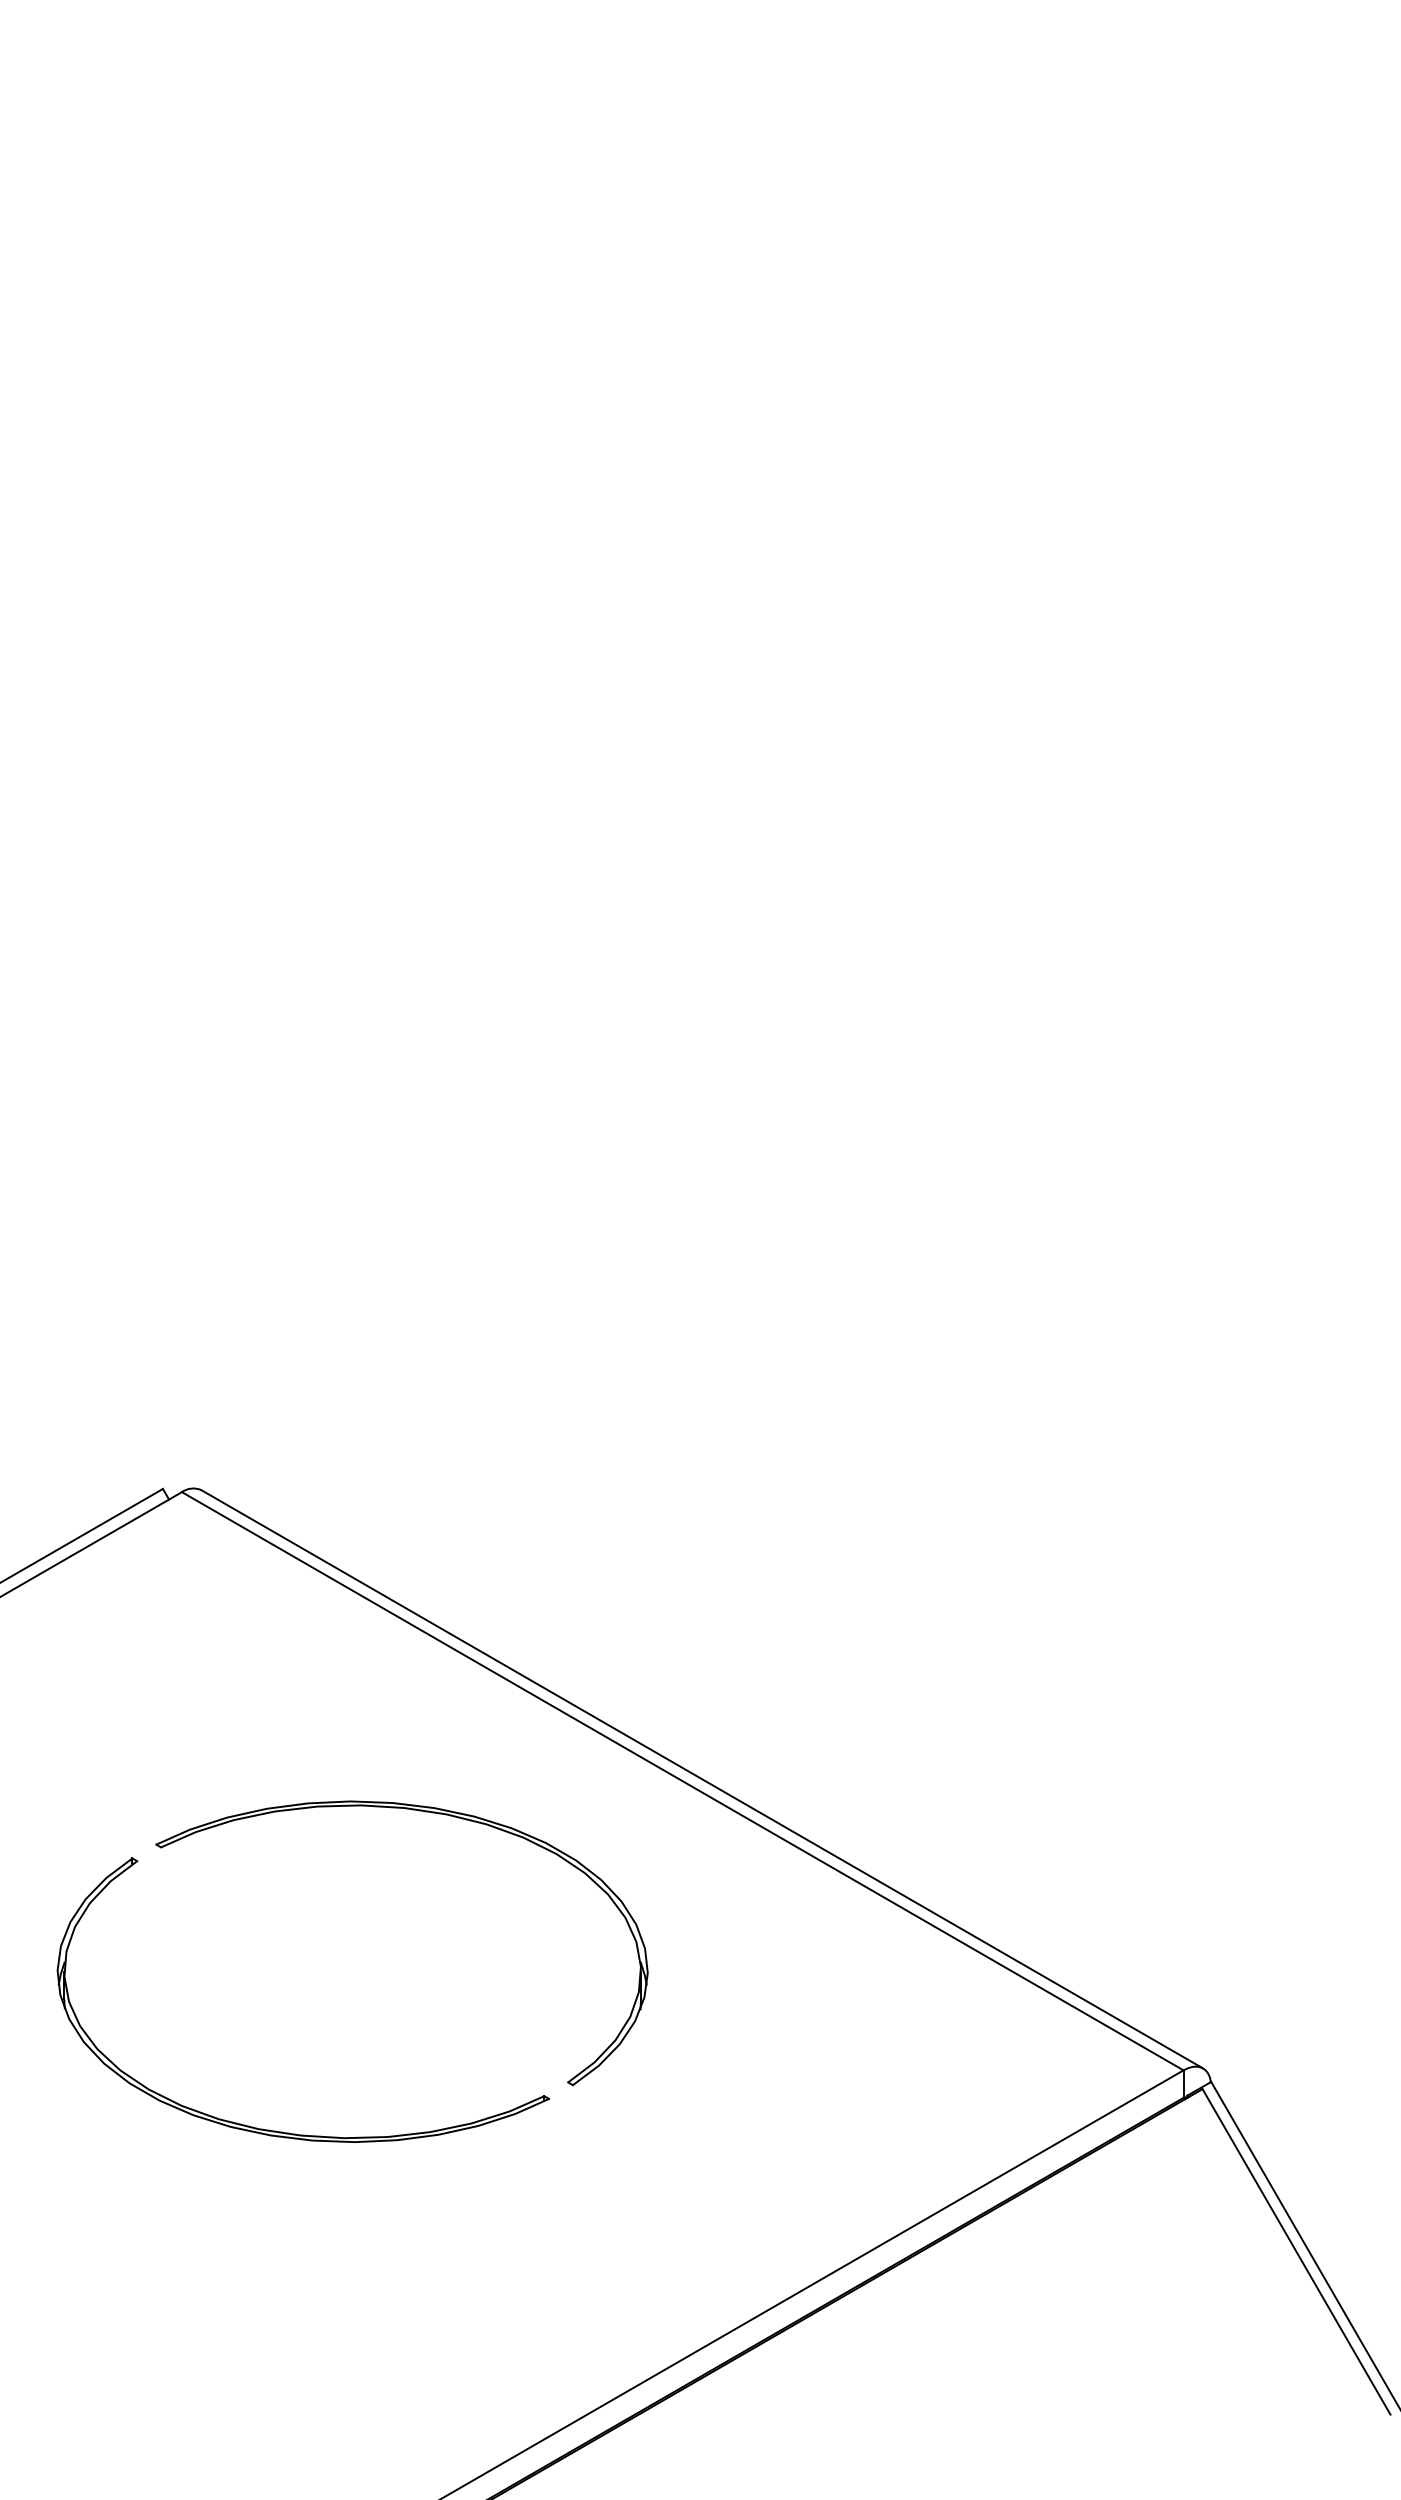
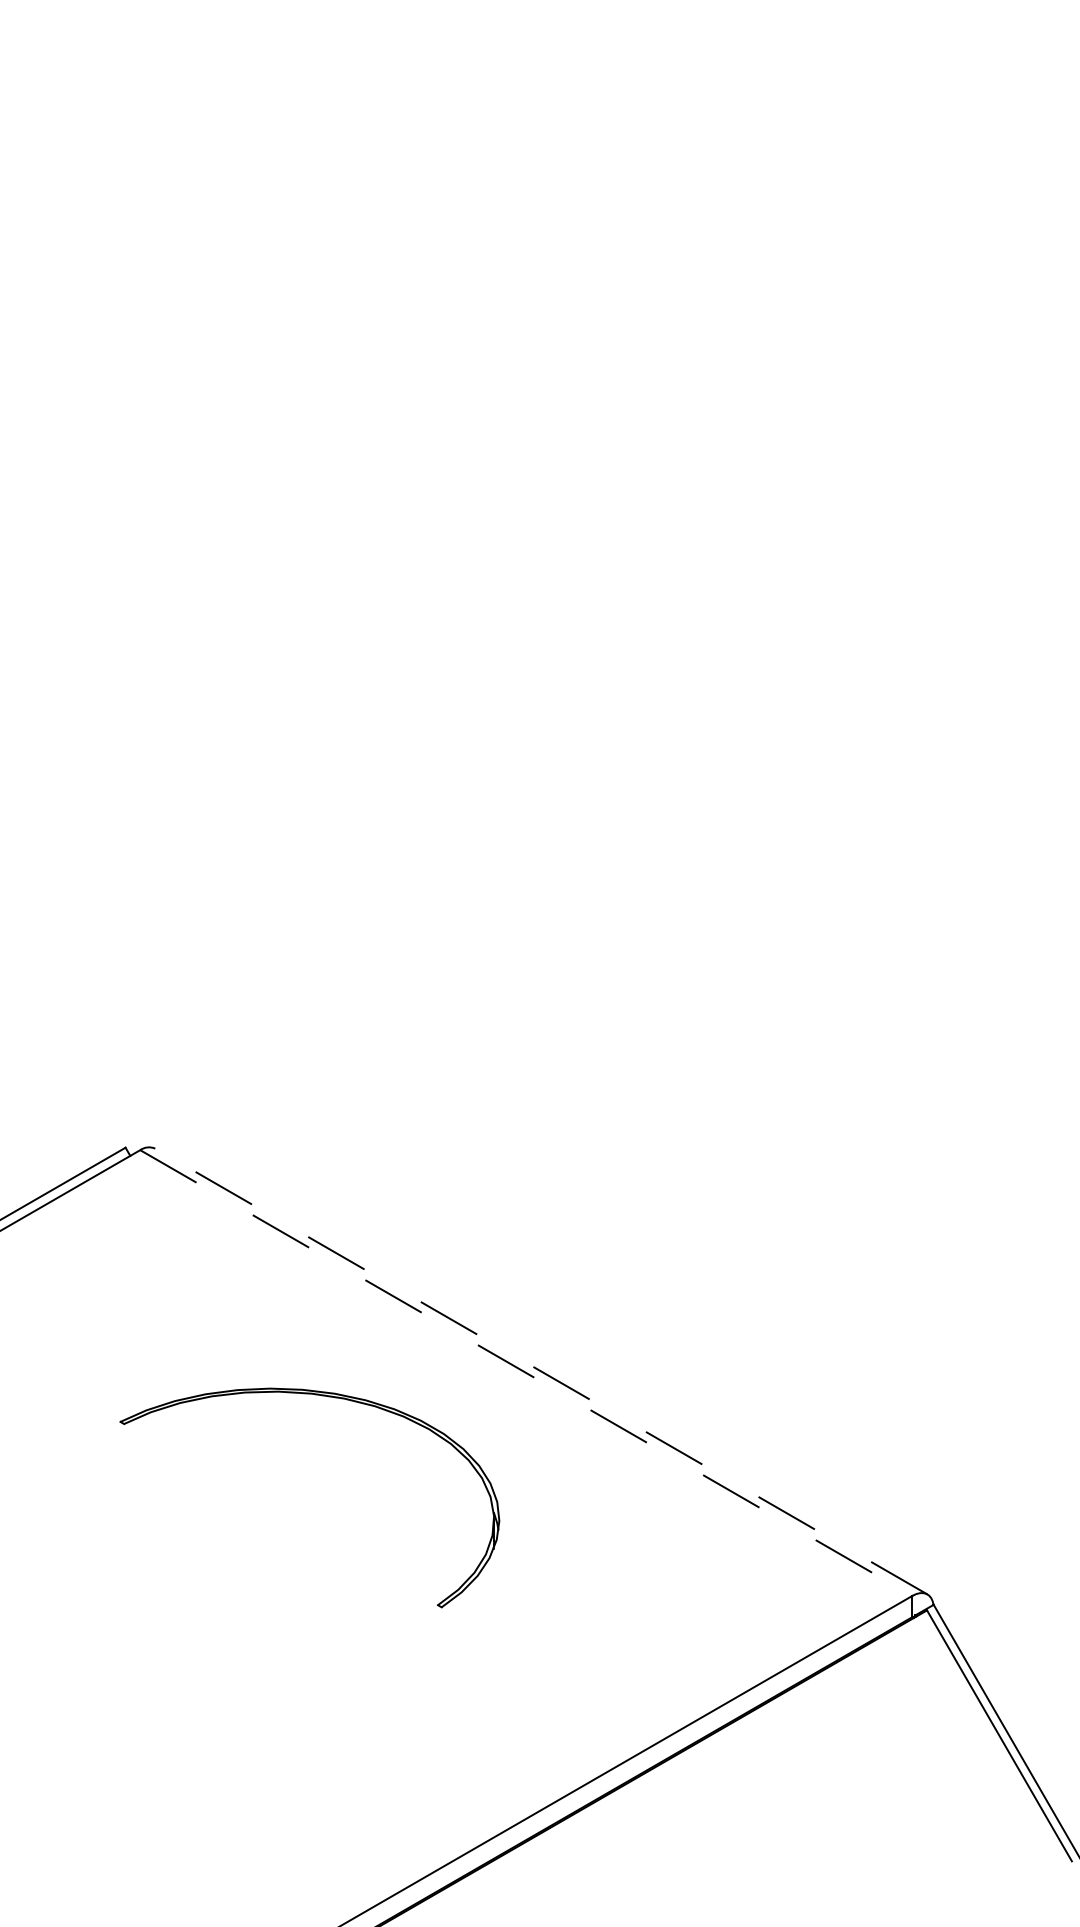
line: (701, 1779) -> (540, 1371), solid -> dashed
line: (683, 1781) -> (526, 1373), solid -> dashed
part: (282, 2131) -> (217, 1643), removed

